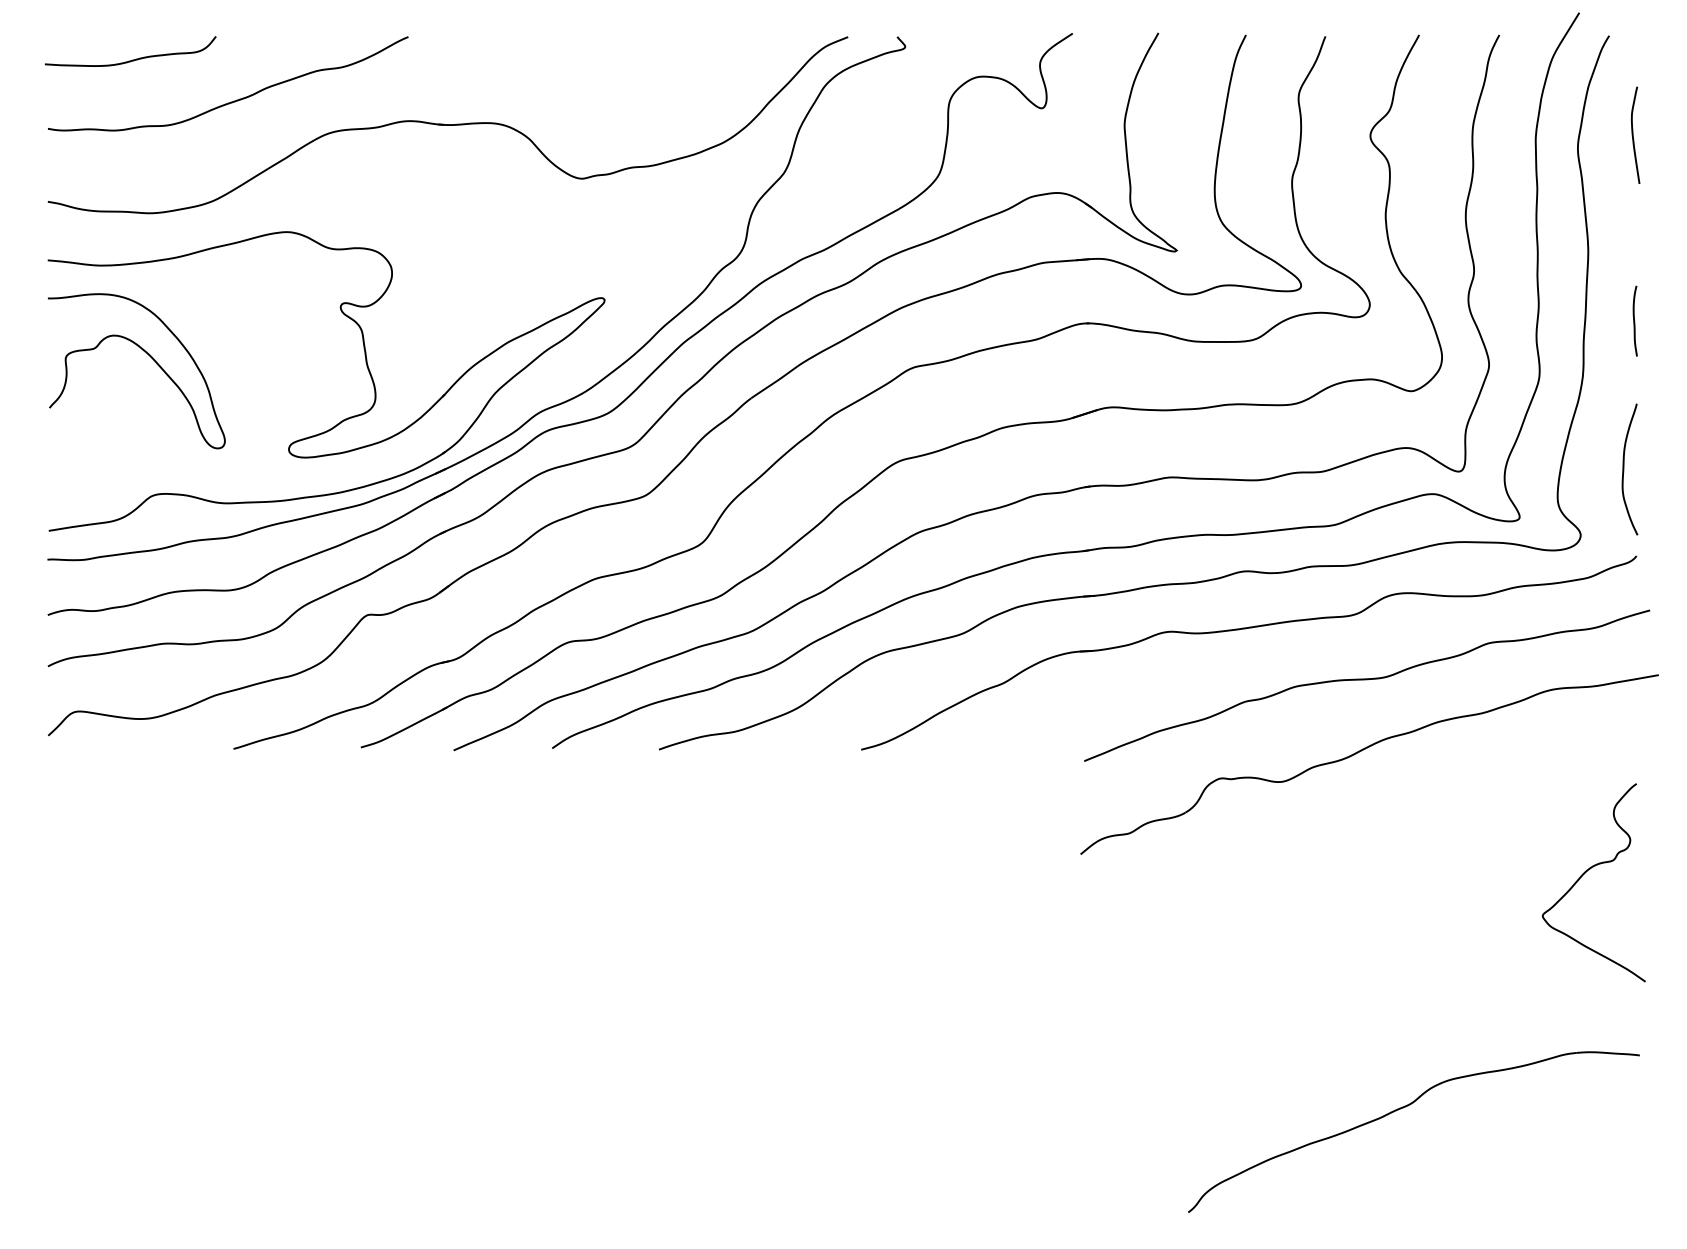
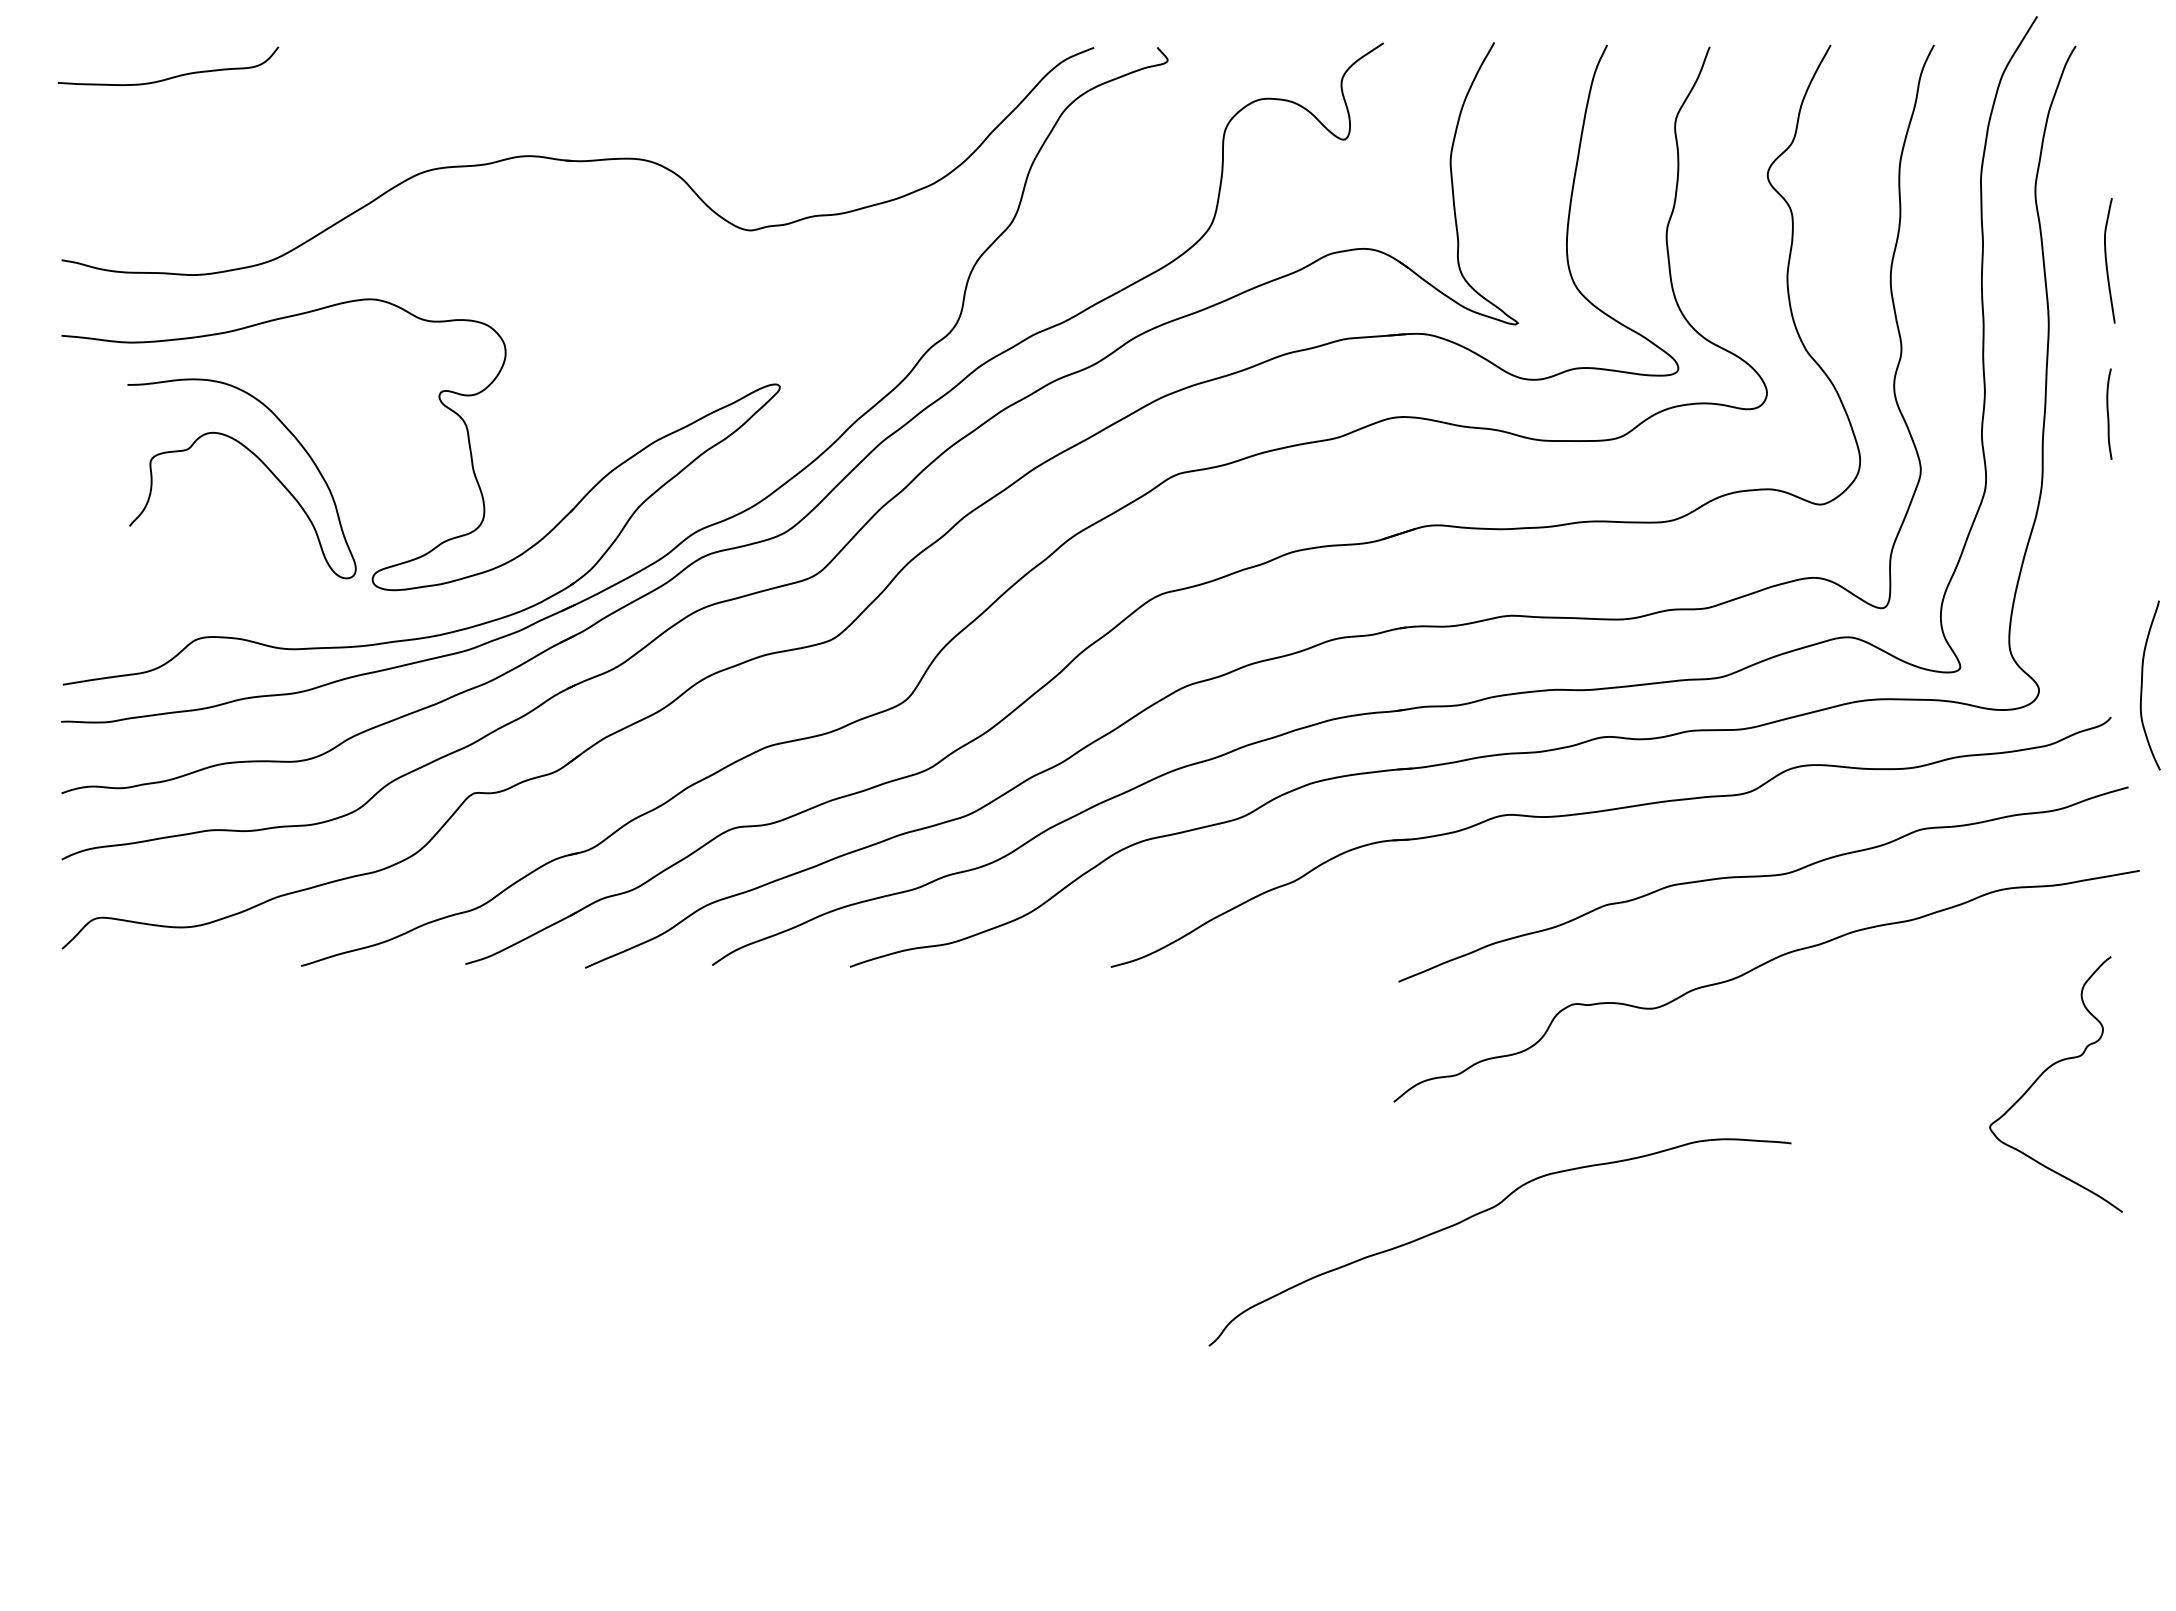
curve: (233, 100) -> (301, 129), removed
curve: (1633, 134) -> (2107, 259), moved
curve: (150, 357) -> (259, 461), moved
curve: (1624, 469) -> (2143, 685), moved
curve: (1585, 873) -> (2045, 1072), moved
part: (1403, 1108) -> (1486, 1211), moved

